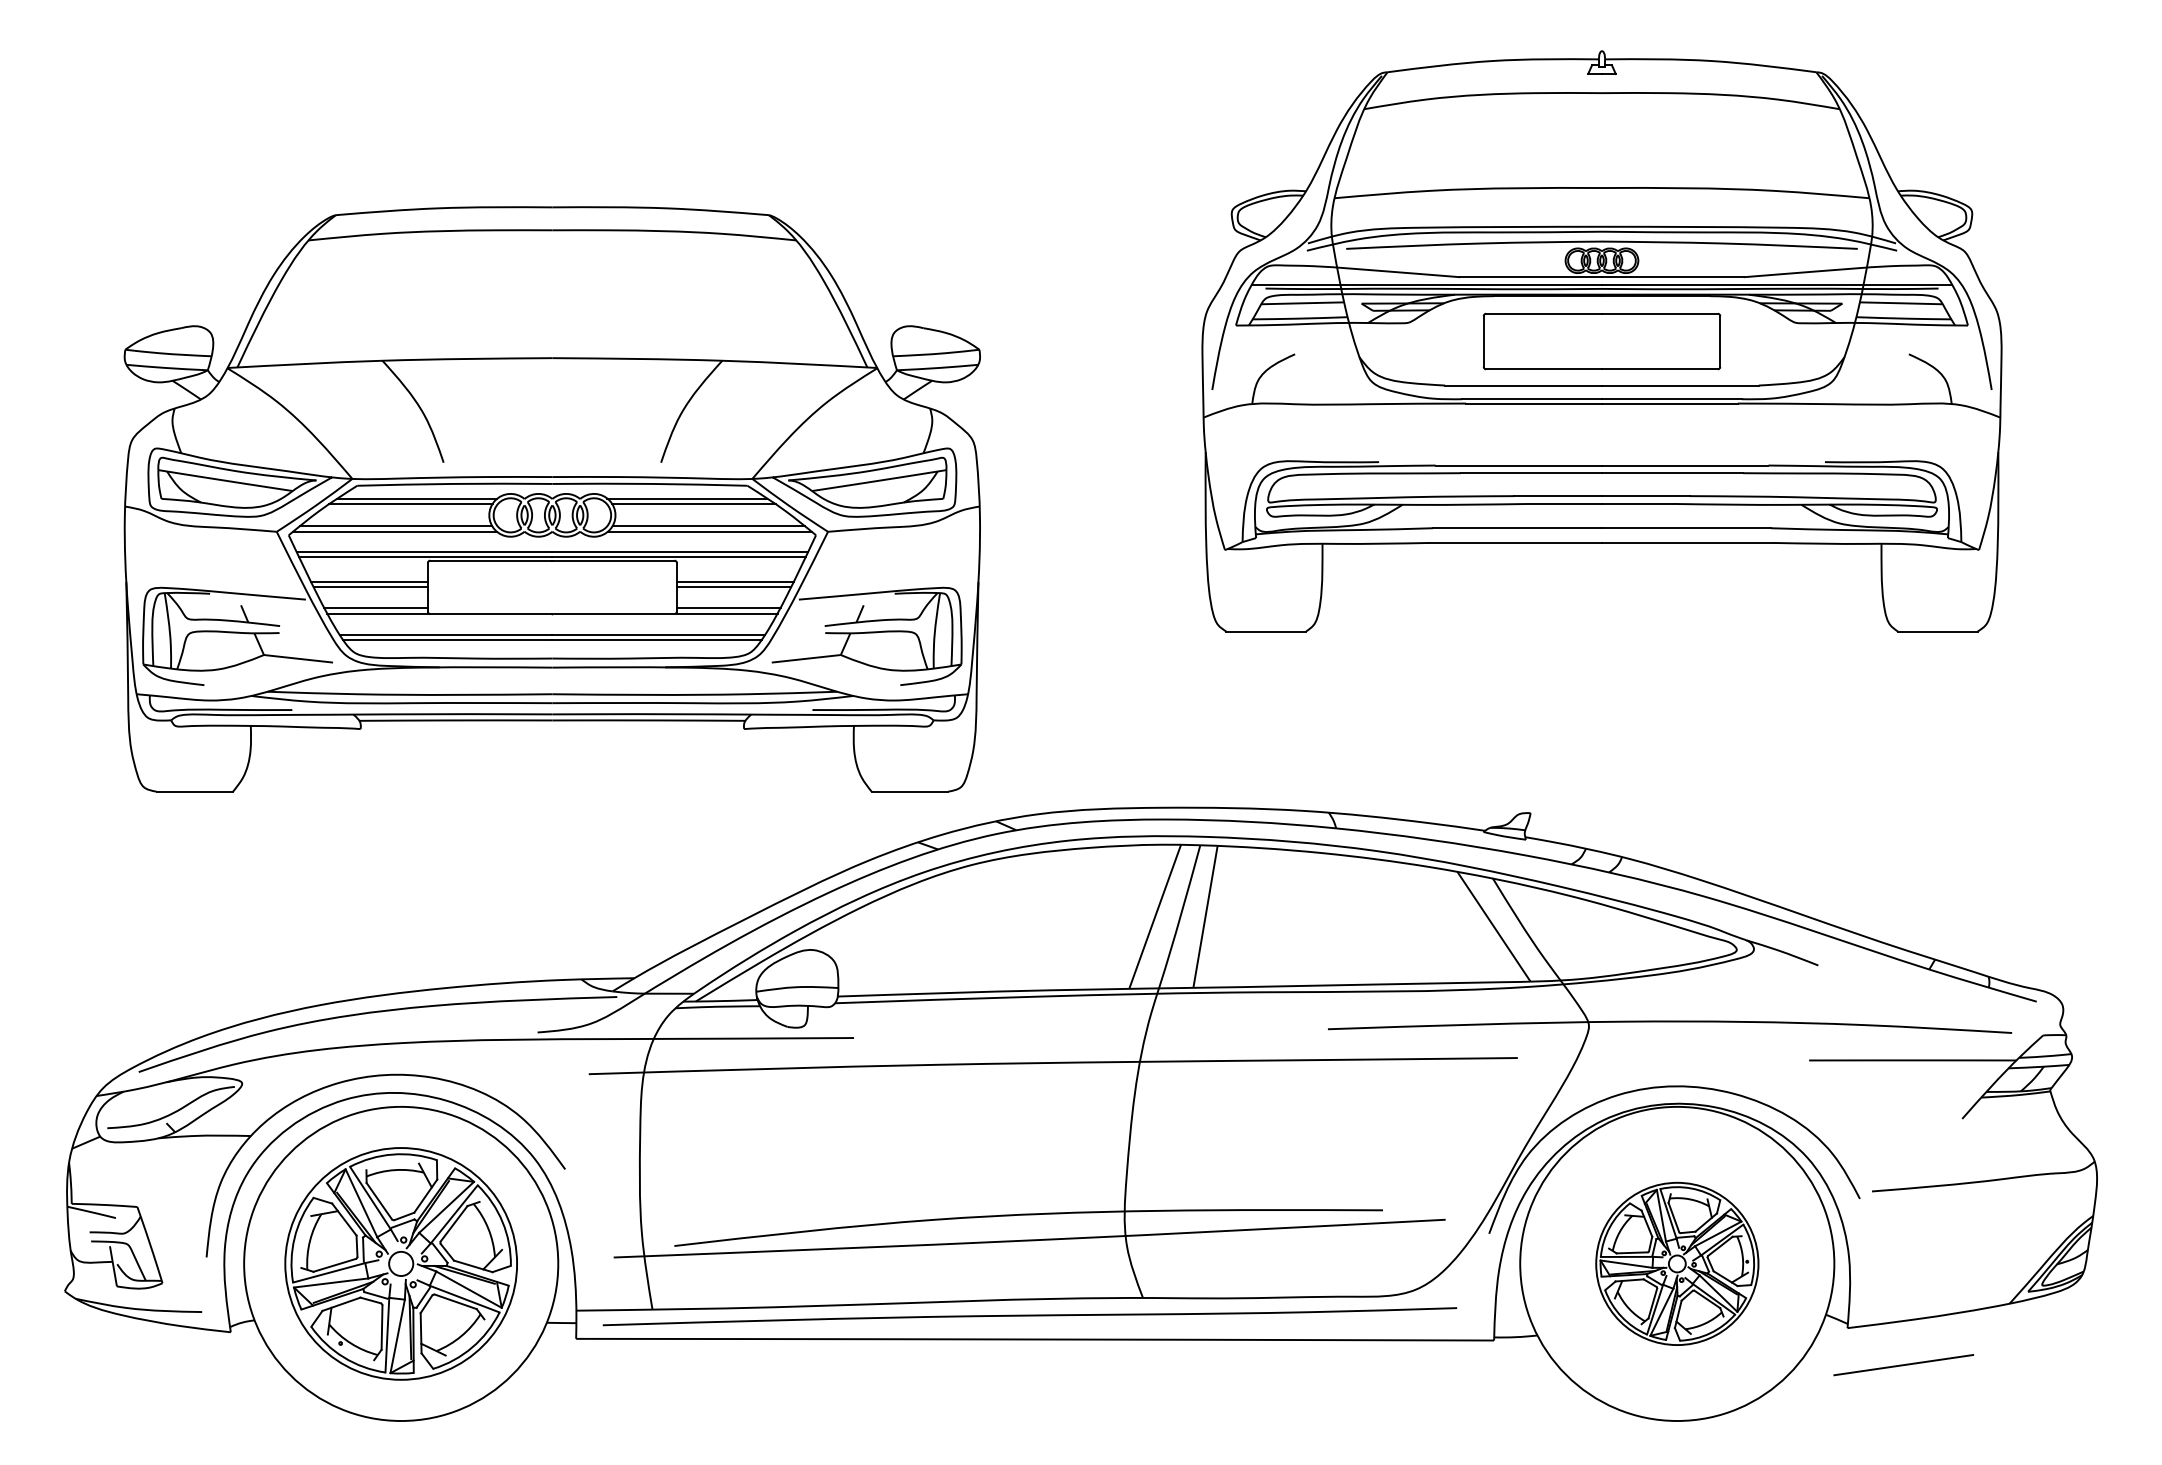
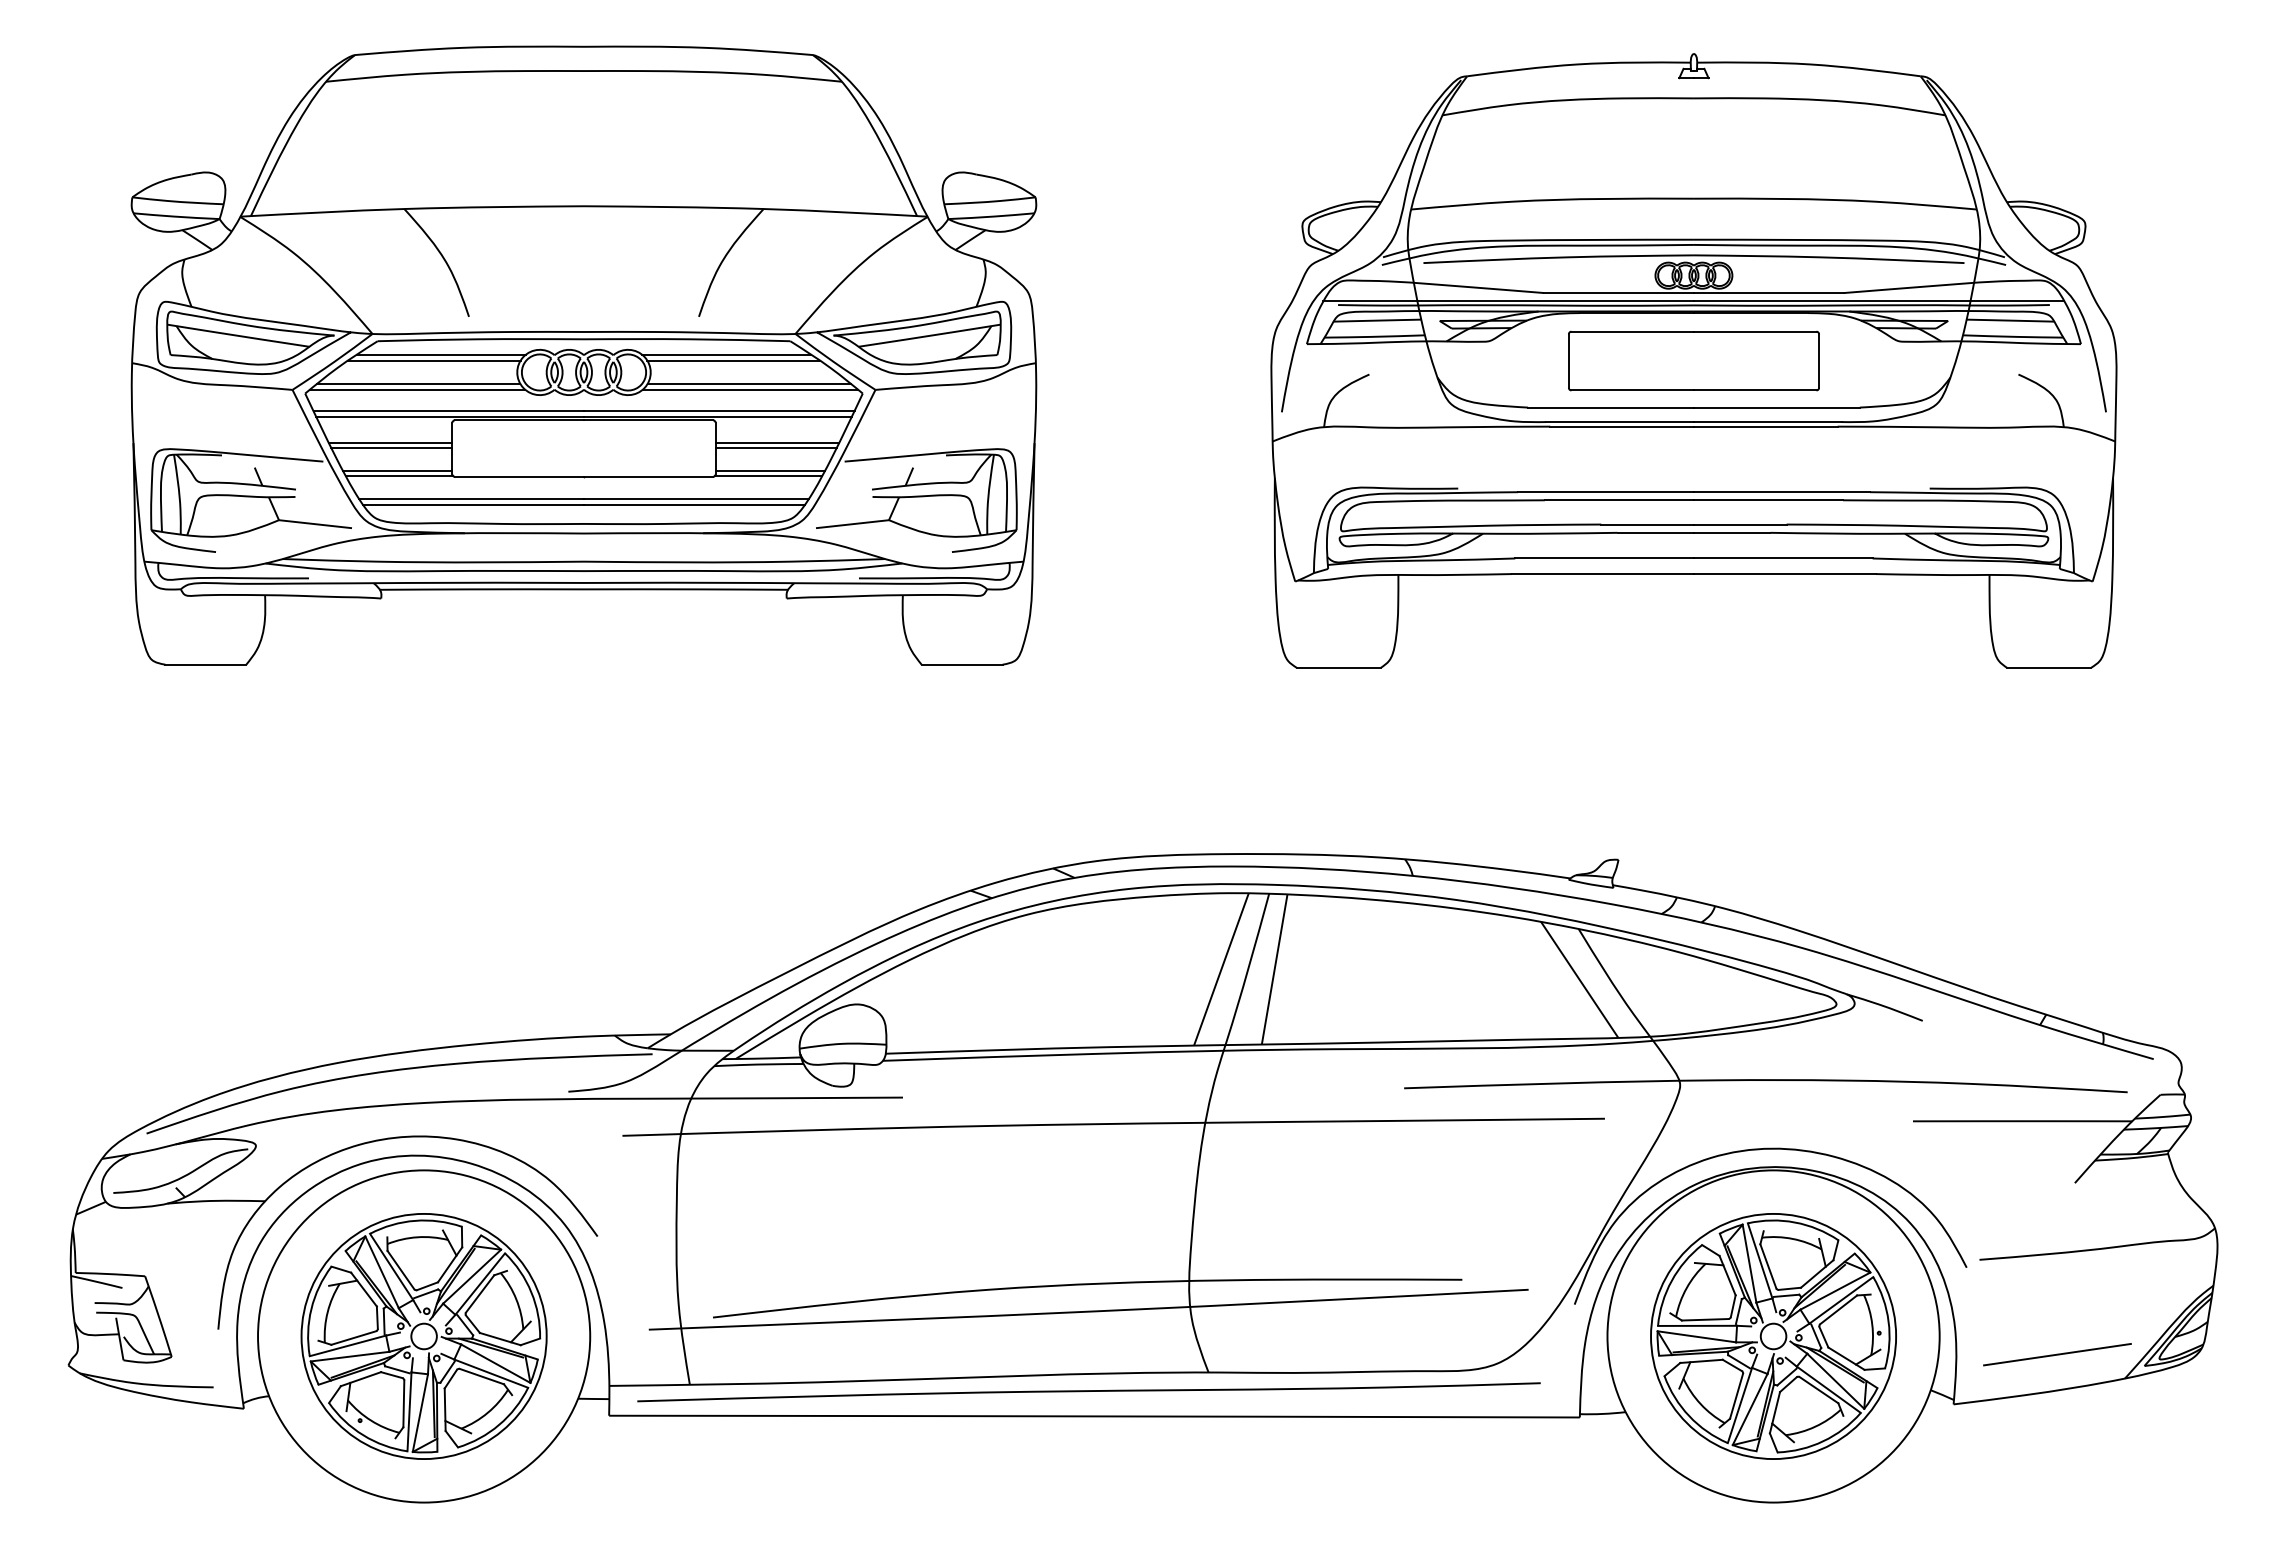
part: (551, 499) -> (583, 355), moved
part: (1677, 1263) -> (1773, 1336), size x1.43
line: (1903, 1365) -> (2057, 1355), moved

